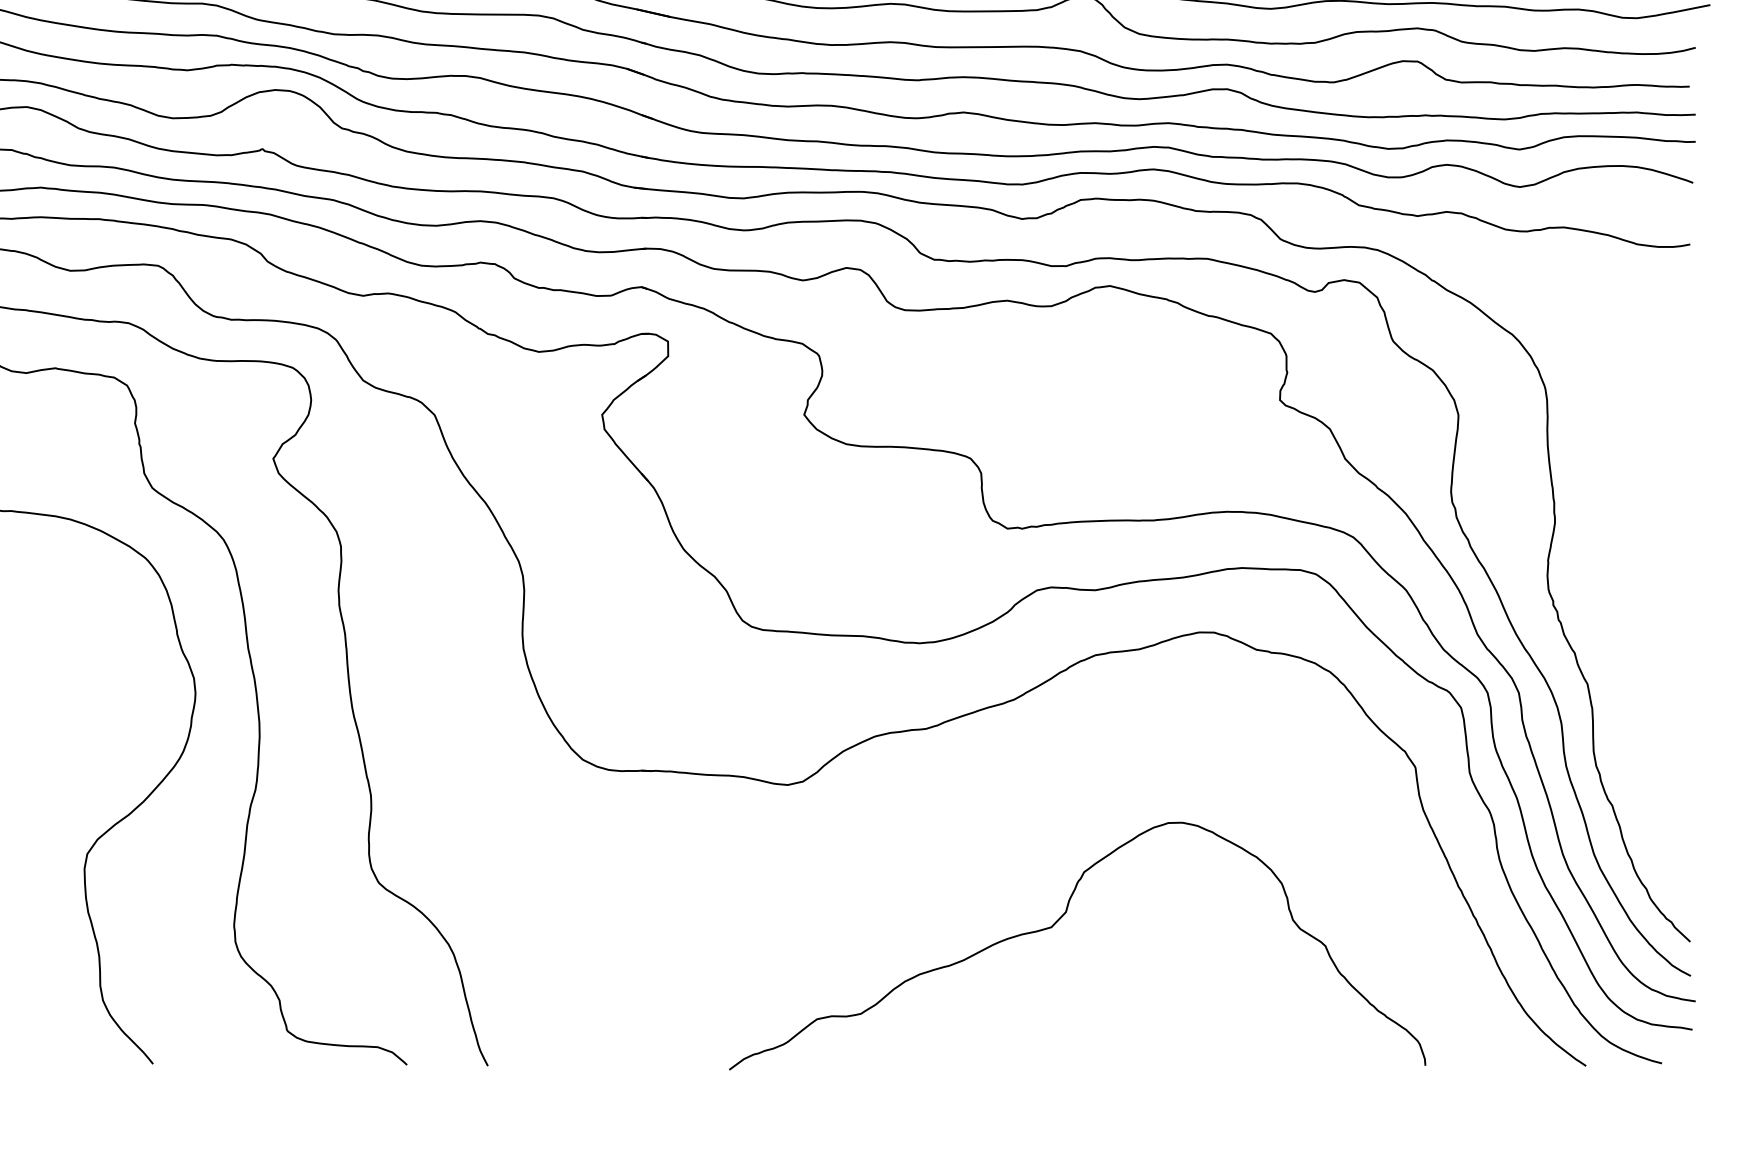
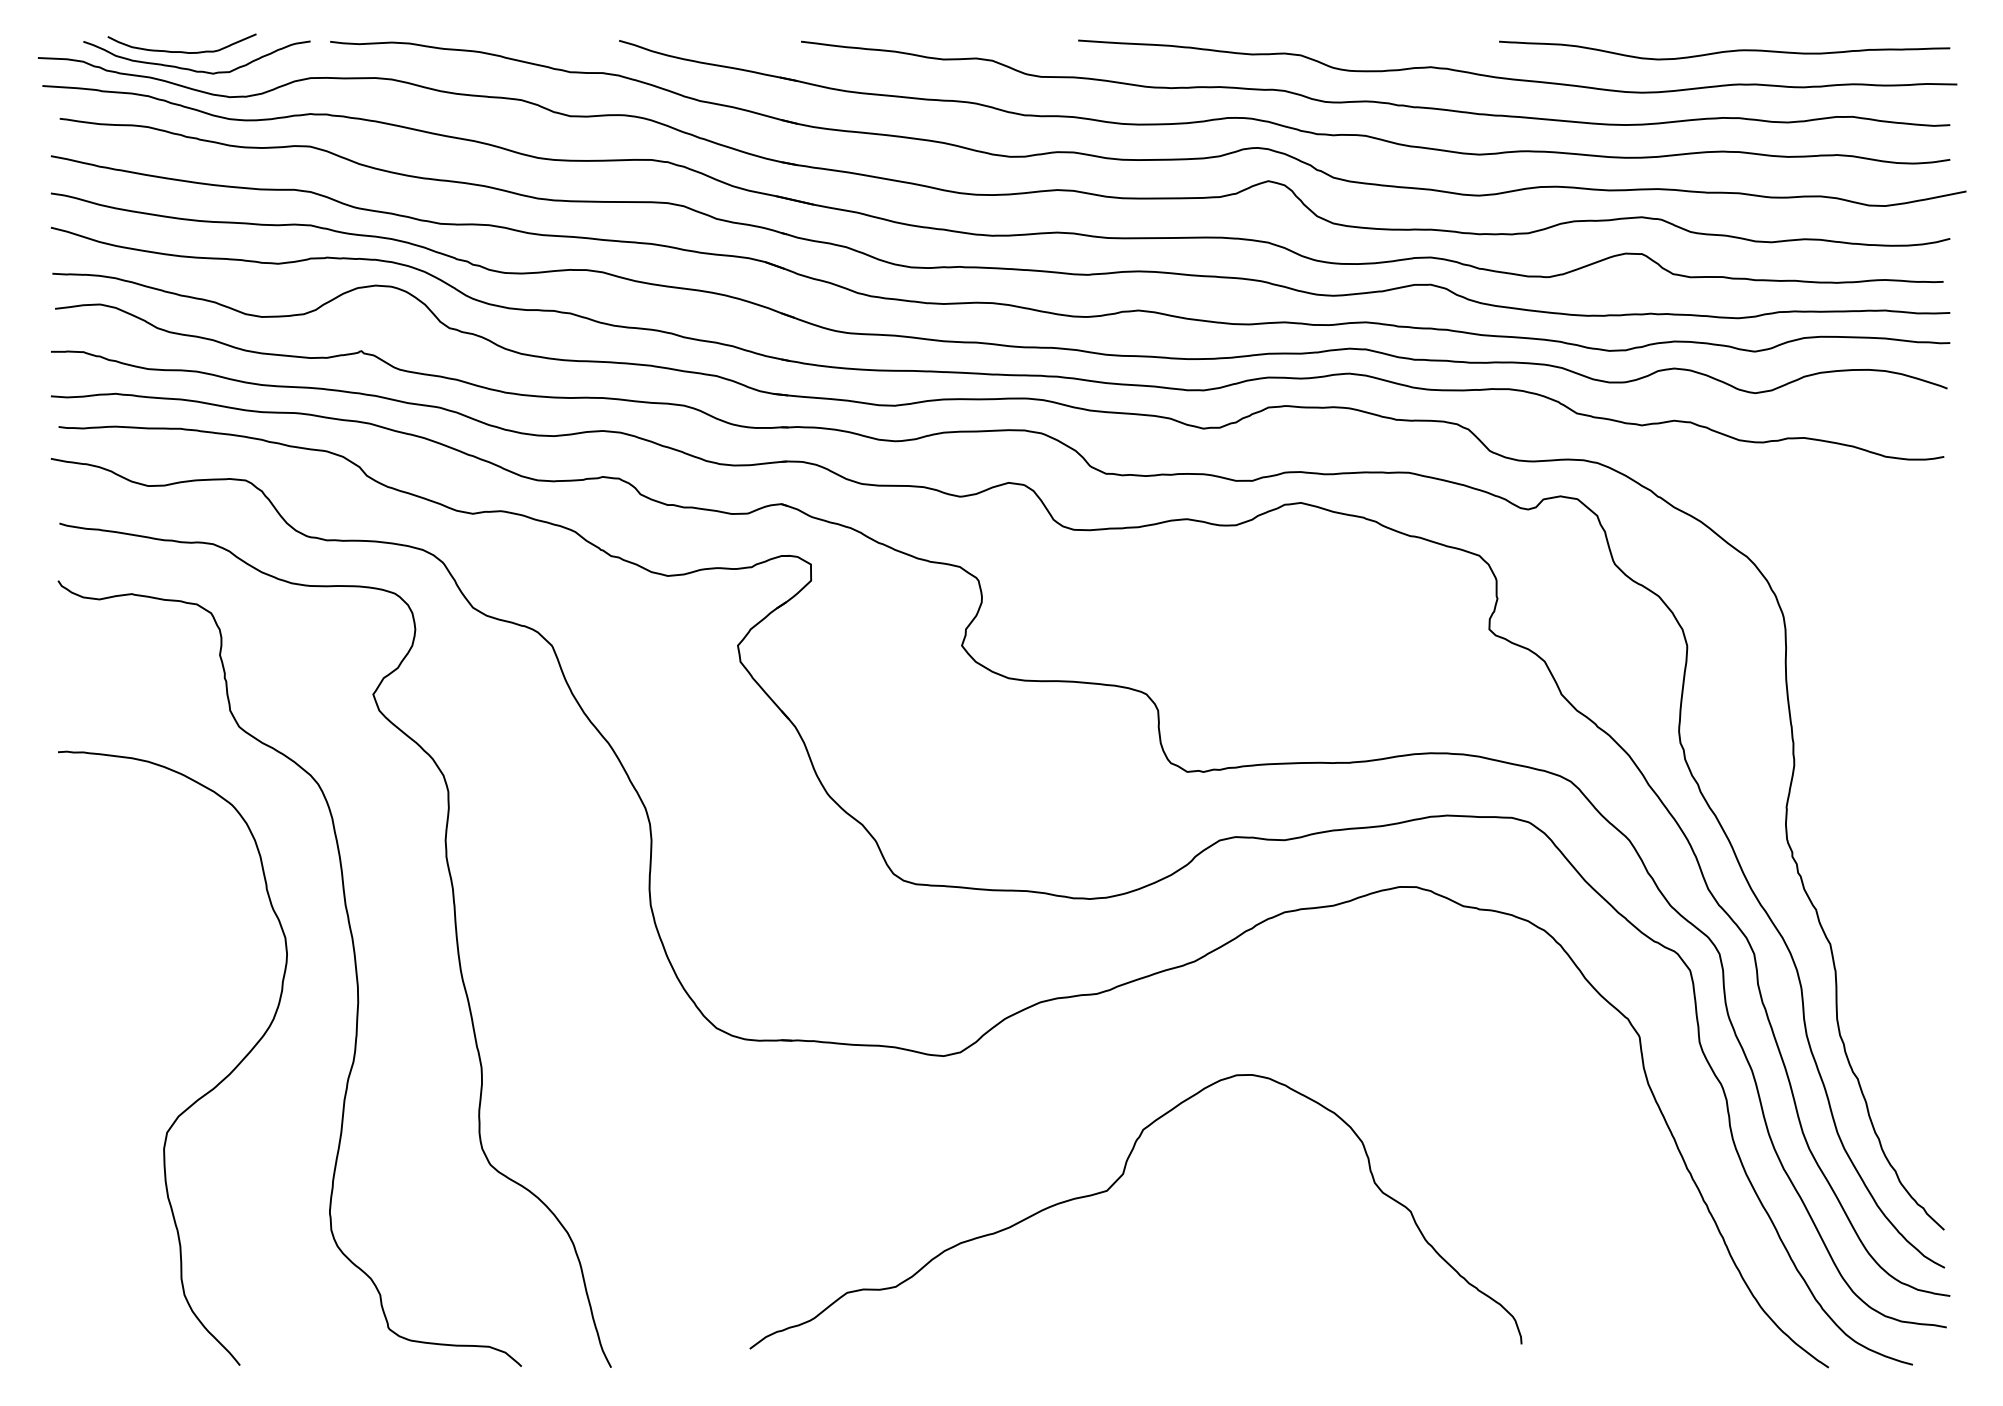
curve: (1055, 924) -> (1111, 1187), moved

